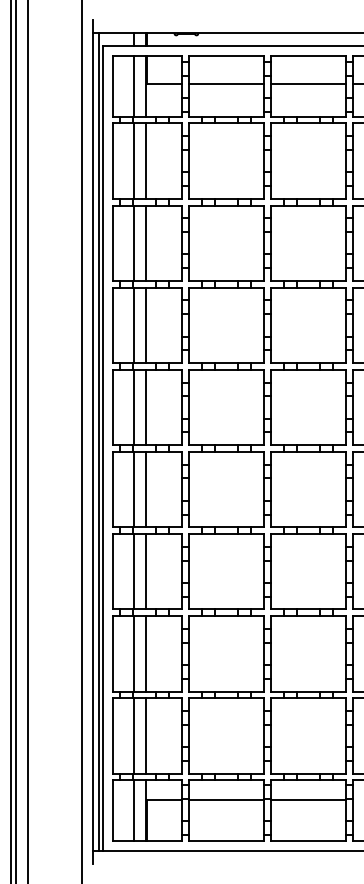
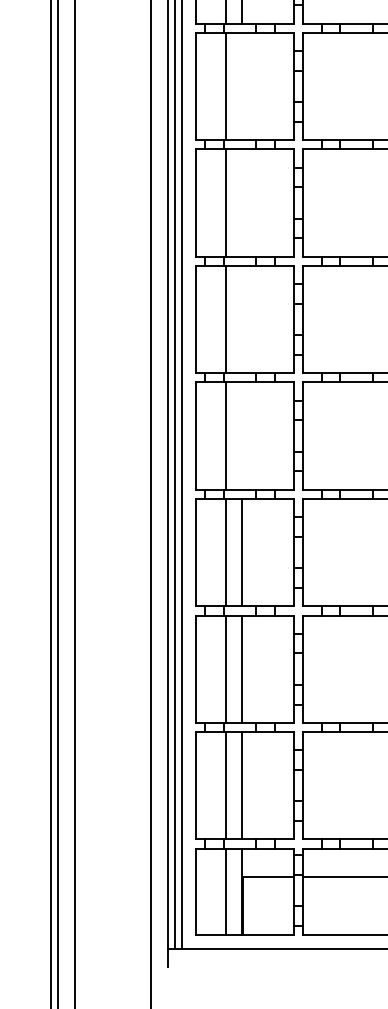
line: (146, 243) -> (243, 86), removed
line: (146, 325) -> (243, 203), removed
line: (146, 407) -> (243, 319), removed
line: (146, 489) -> (243, 435), removed

